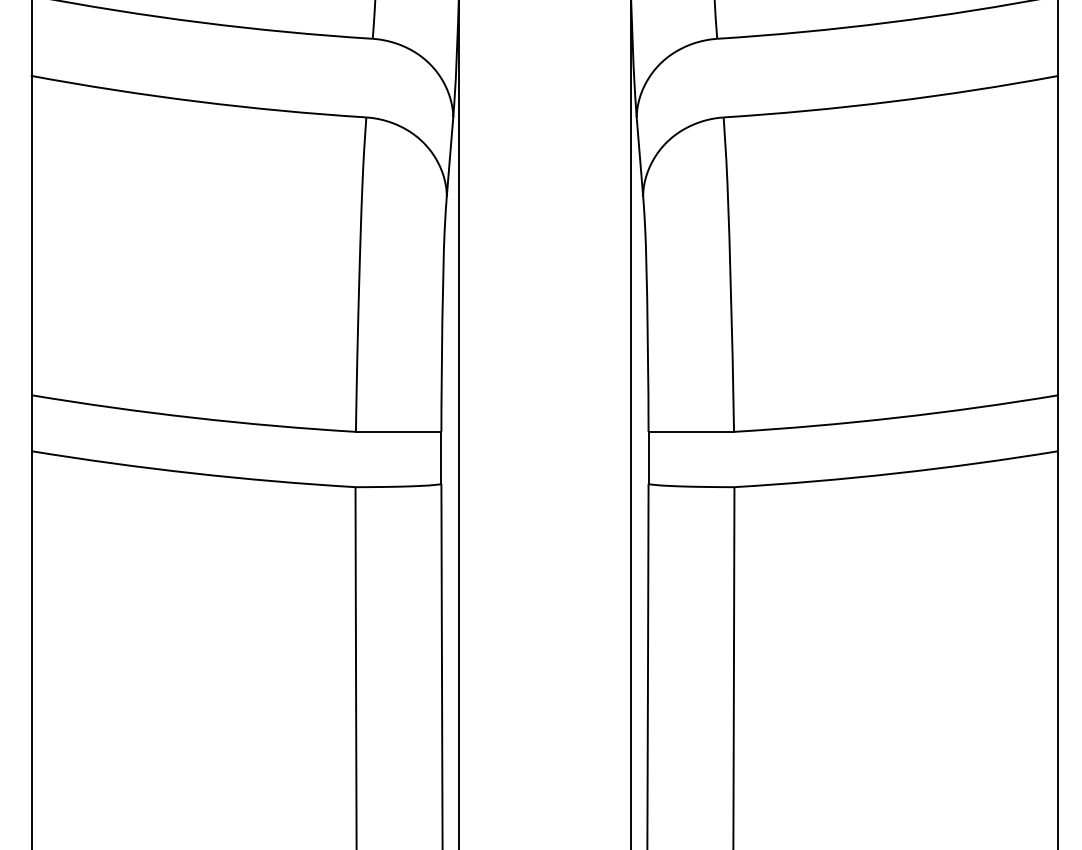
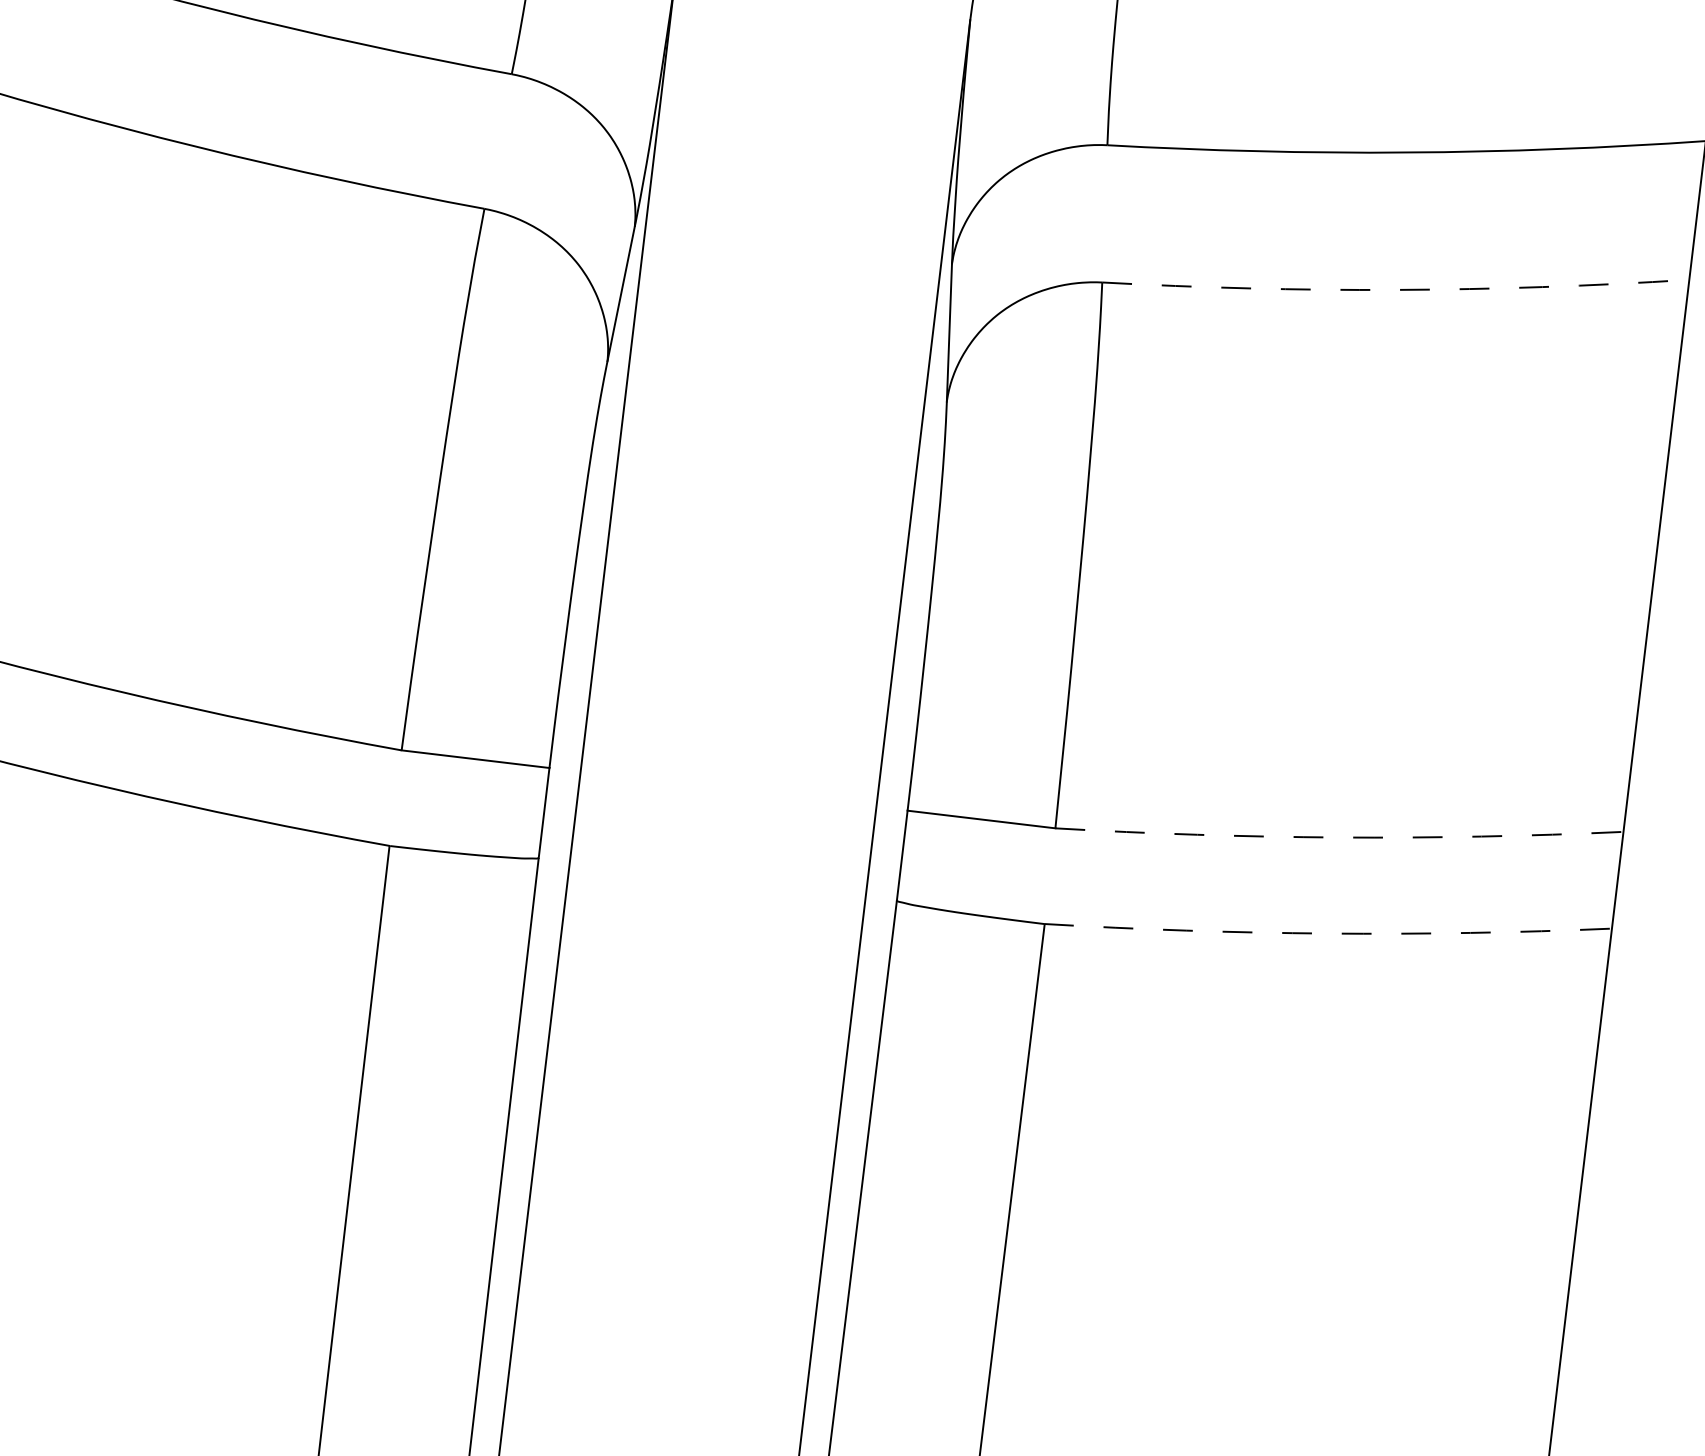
arc: (891, 101) -> (1395, 289), solid -> dashed
arc: (896, 417) -> (1339, 836), solid -> dashed
arc: (896, 473) -> (1327, 933), solid -> dashed

